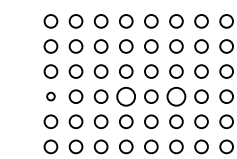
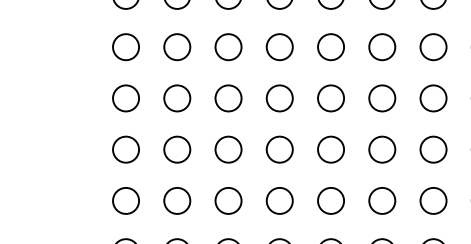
circle: (50, 96) -> (125, 98), size x1.67
circle: (126, 96) -> (280, 98), size x0.71
circle: (176, 96) -> (382, 98), size x0.71

